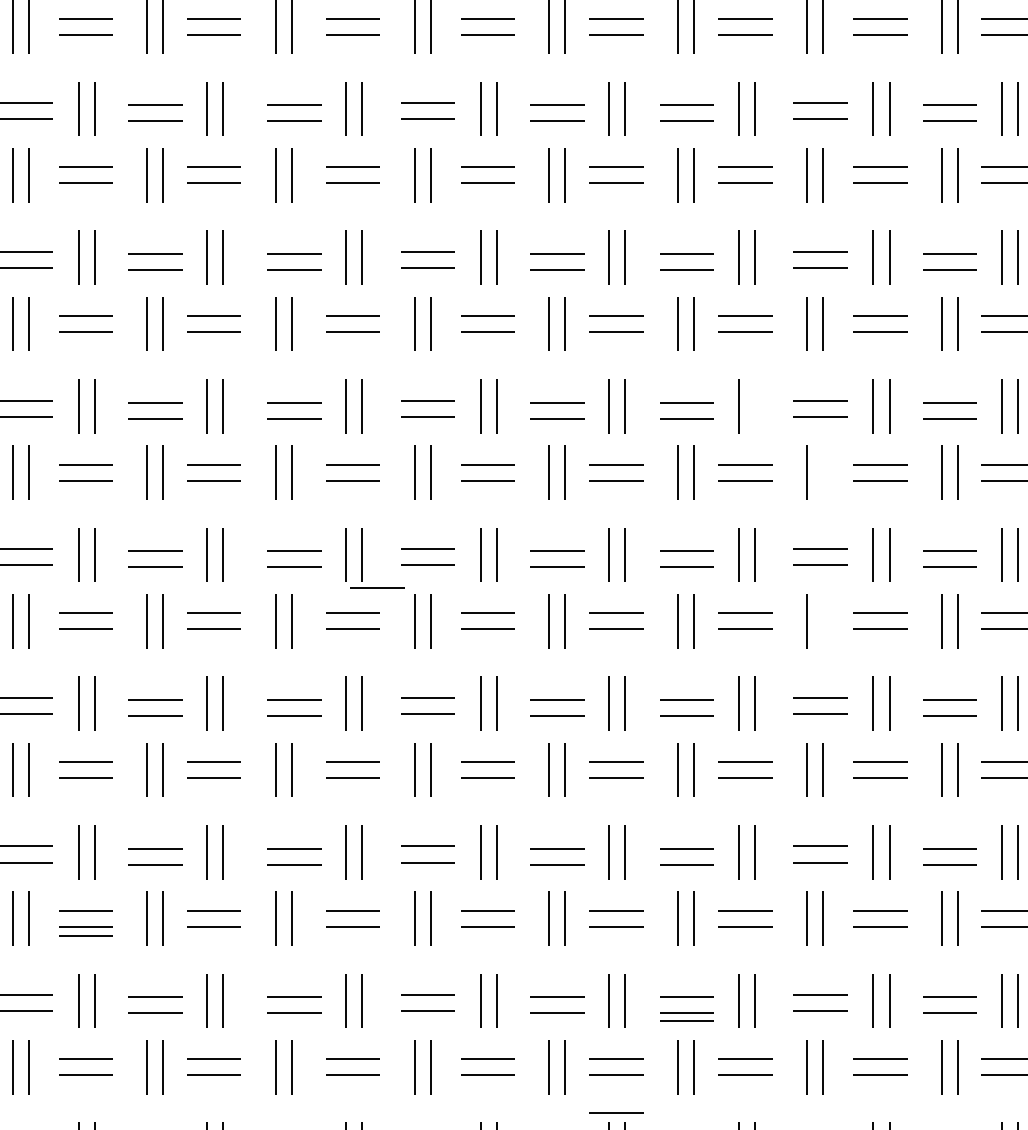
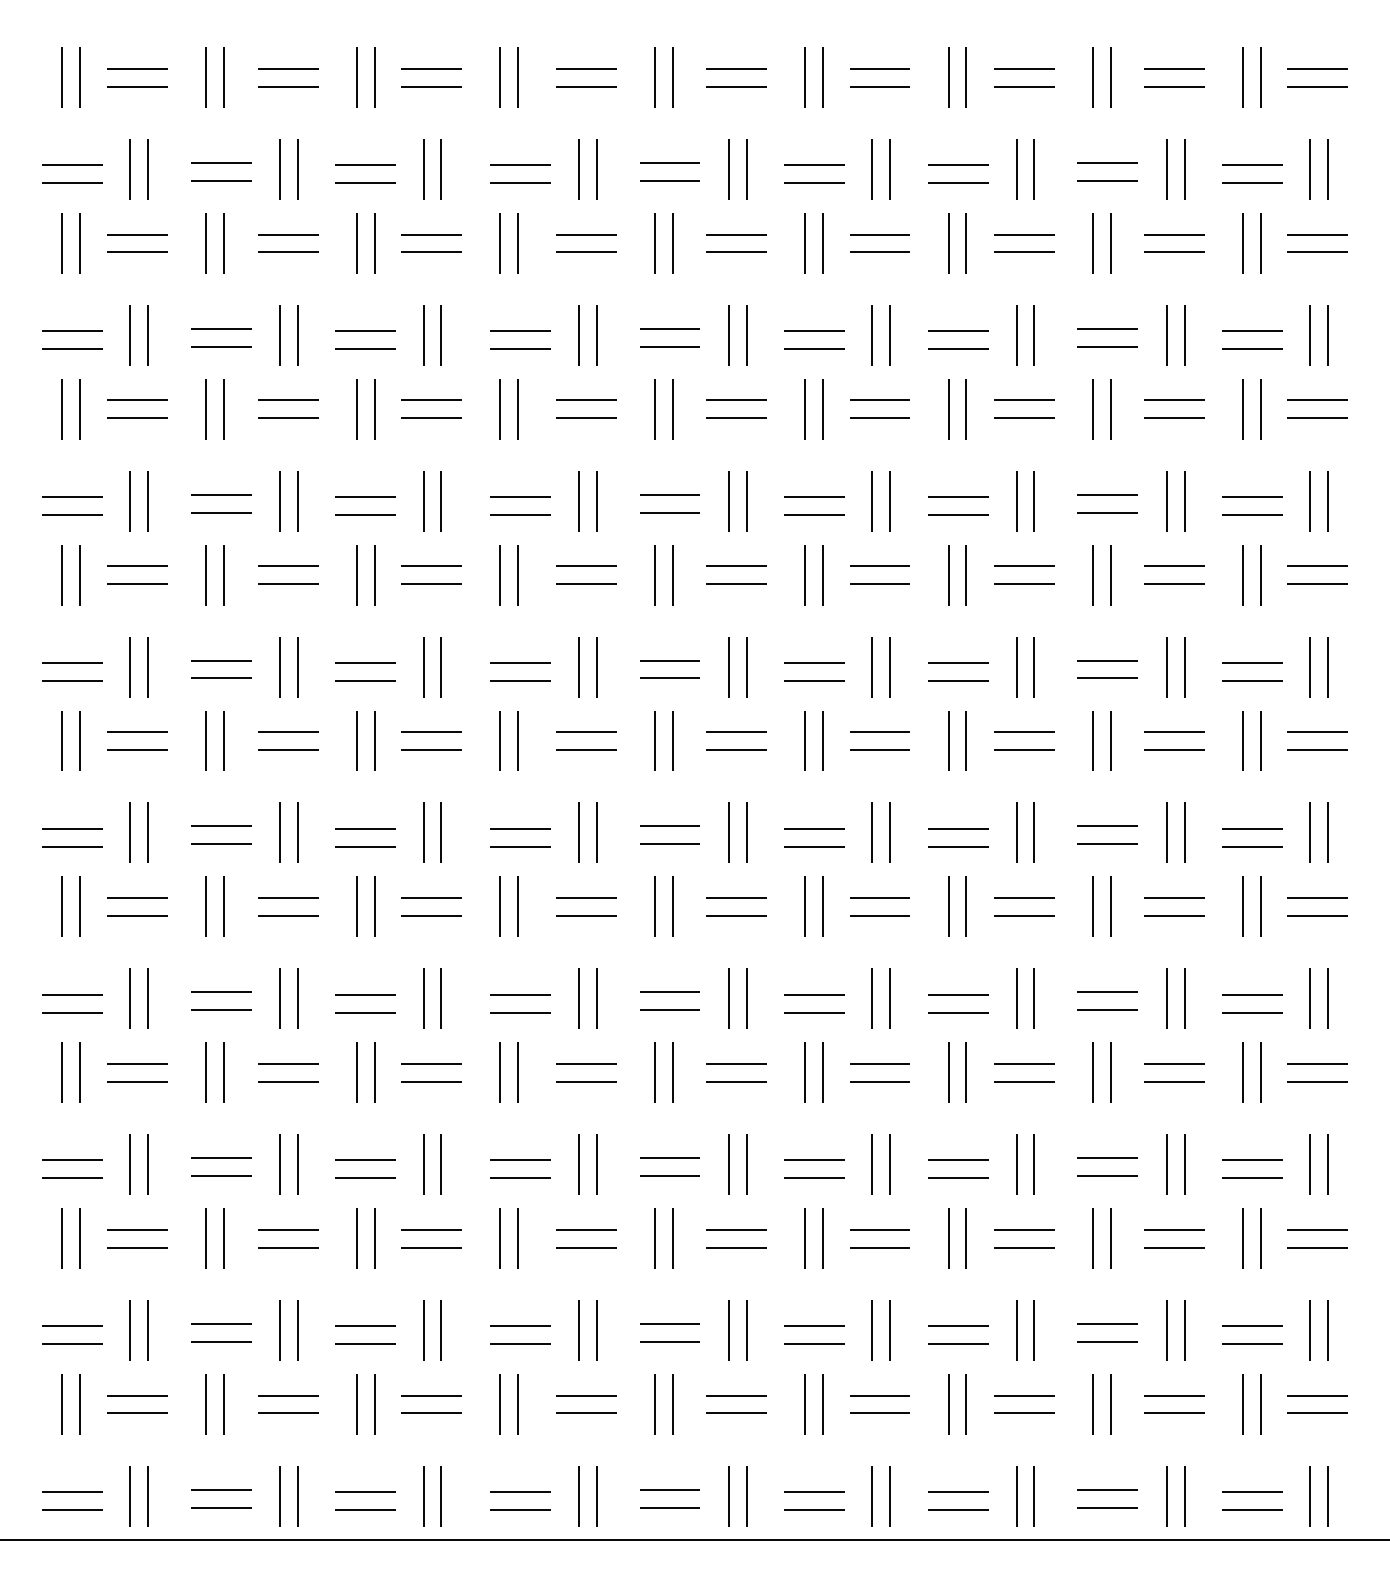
line: (753, 406) -> (1033, 501), added
line: (822, 472) -> (1110, 575), added
line: (377, 587) -> (613, 703), removed
line: (822, 620) -> (1110, 740), added
line: (86, 935) -> (288, 1091), removed
line: (686, 1020) -> (958, 1186), removed
line: (615, 1112) -> (879, 1289), removed

